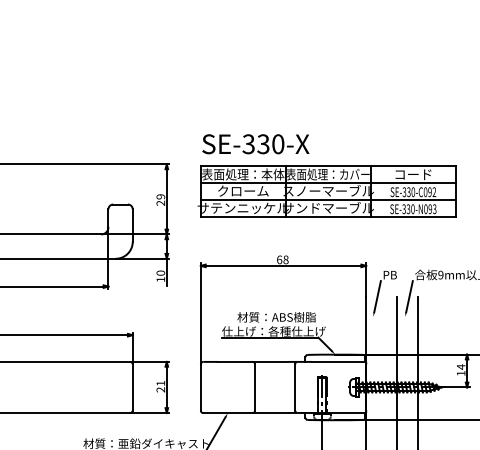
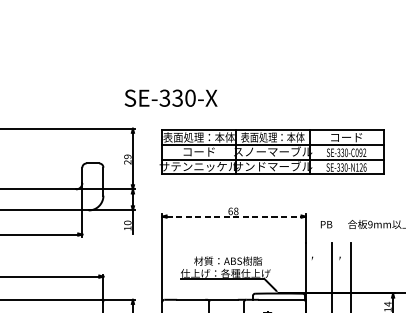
text: (255, 144) -> (170, 98), moved
text: (328, 174) -> (273, 137), 表面処理：カバー -> 表面処理：本体
text: (243, 190) -> (199, 151), クローム -> コード
text: (430, 209) -> (361, 167), SE-330-N093 -> SE-330-N126
line: (283, 265) -> (234, 216), solid -> dashed
line: (377, 296) -> (315, 243), removed
line: (409, 296) -> (343, 243), removed

